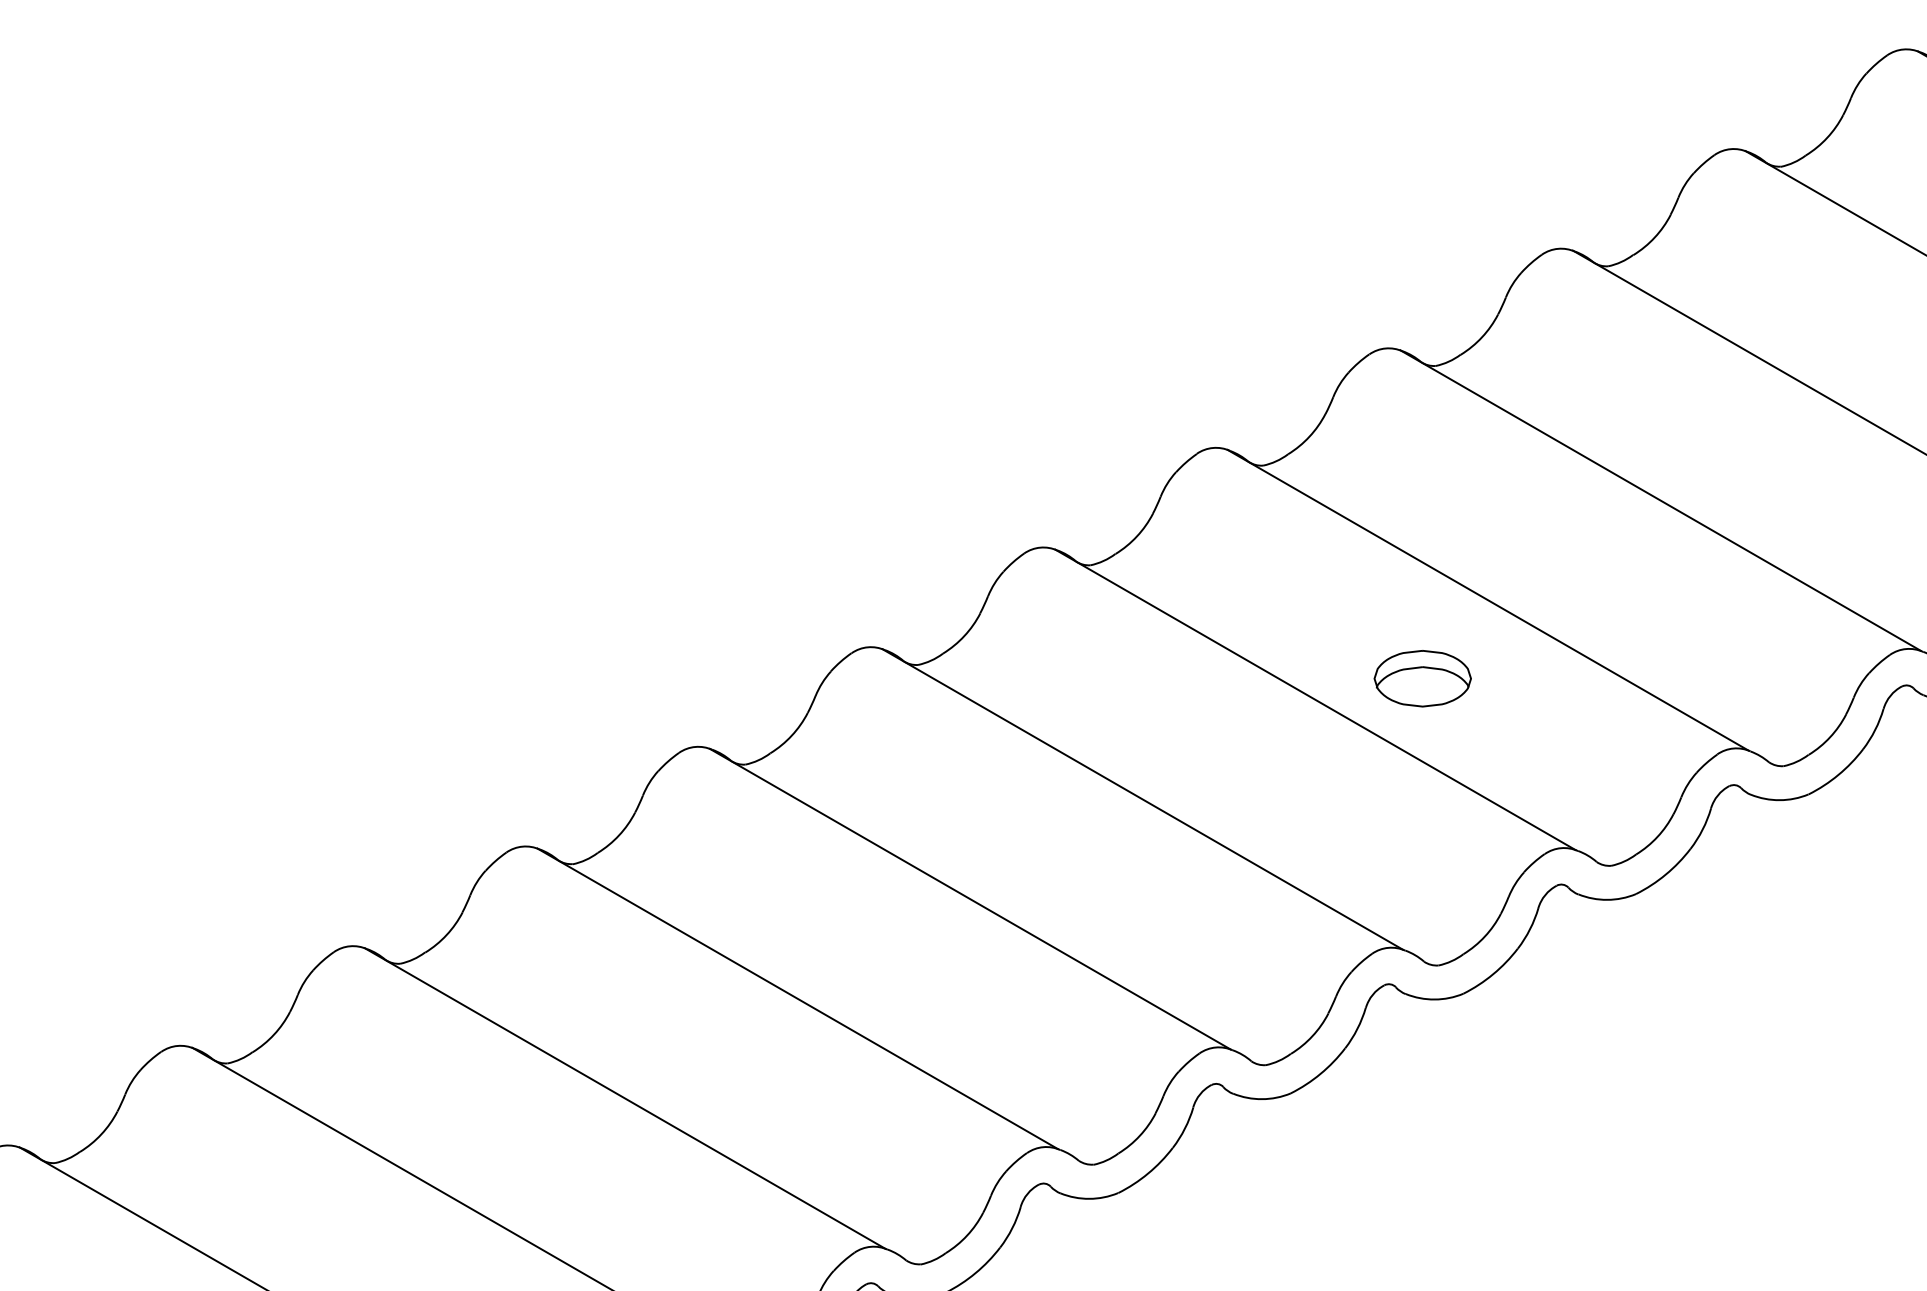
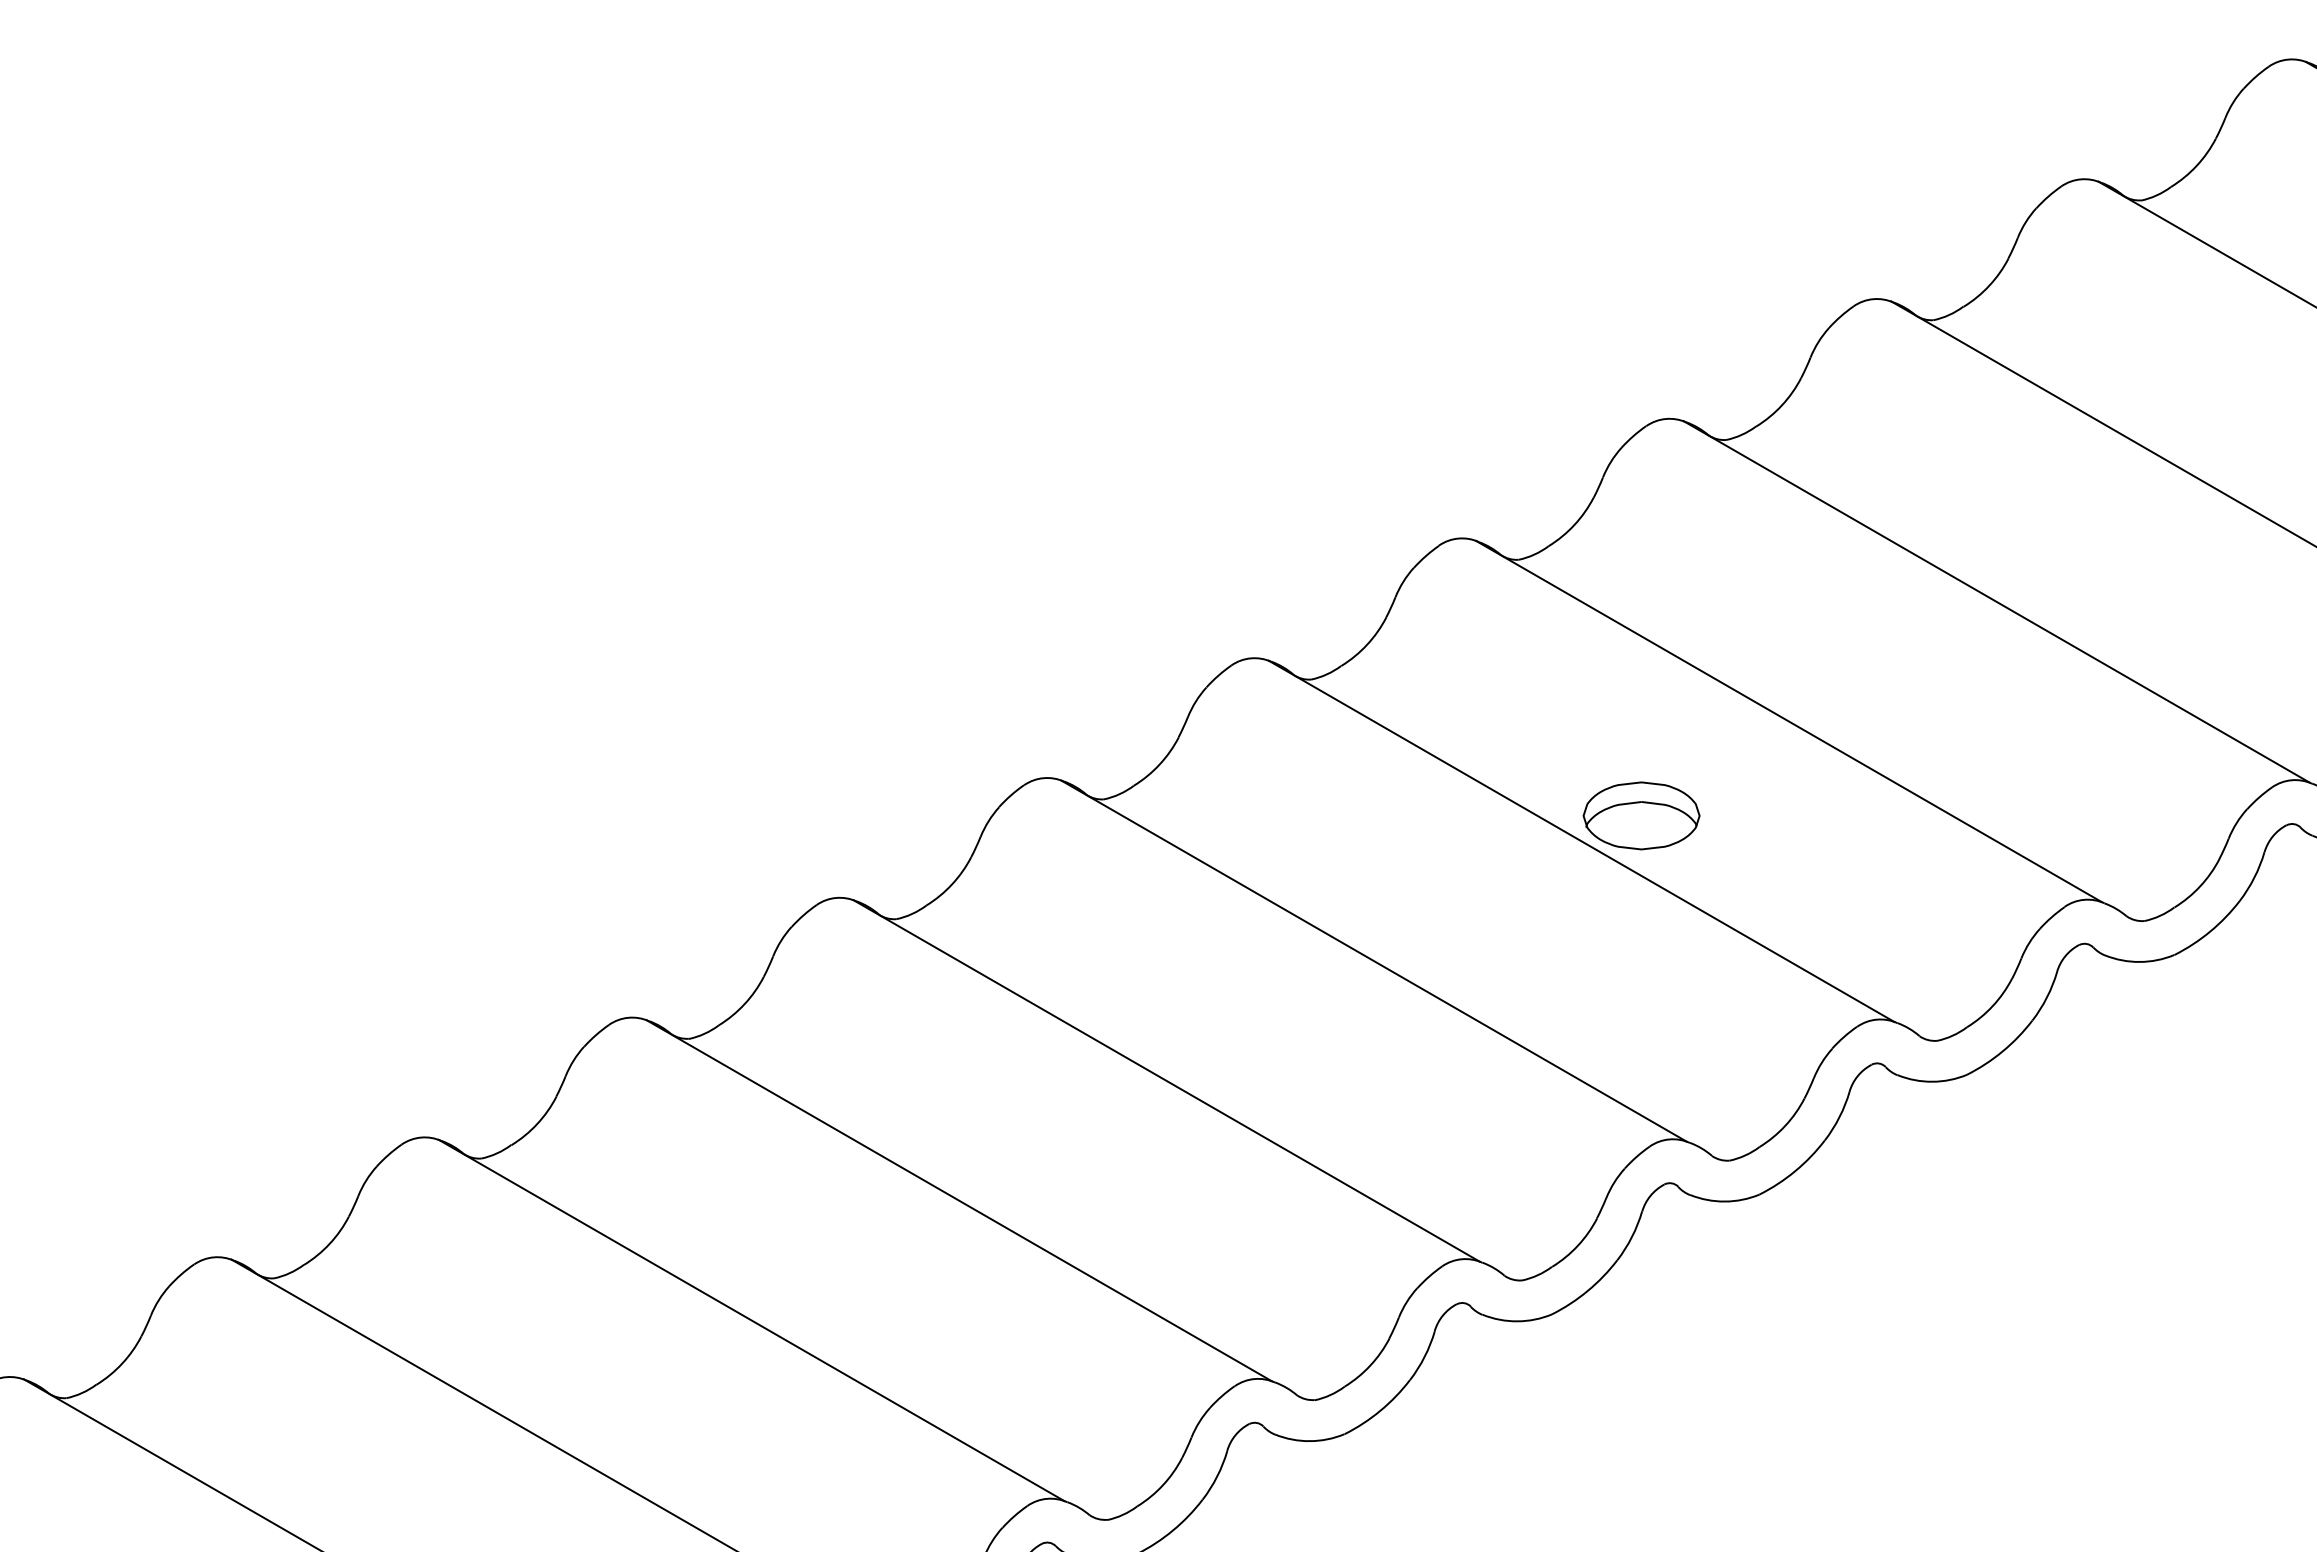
part: (1422, 678) -> (1641, 815), moved

